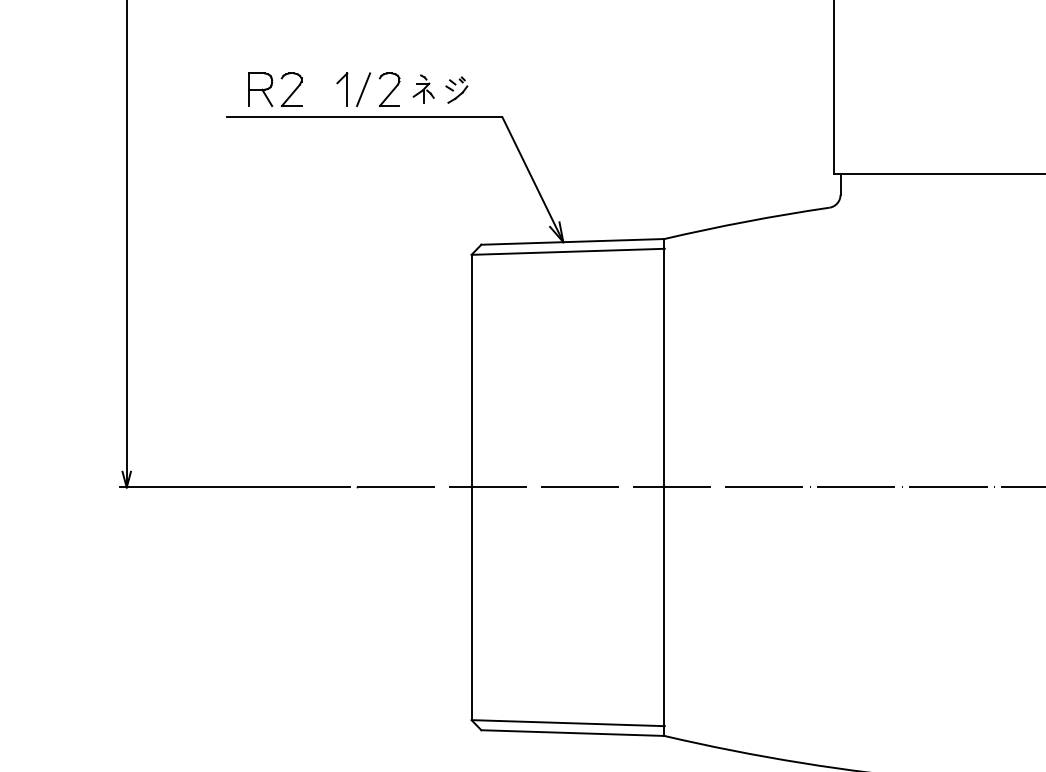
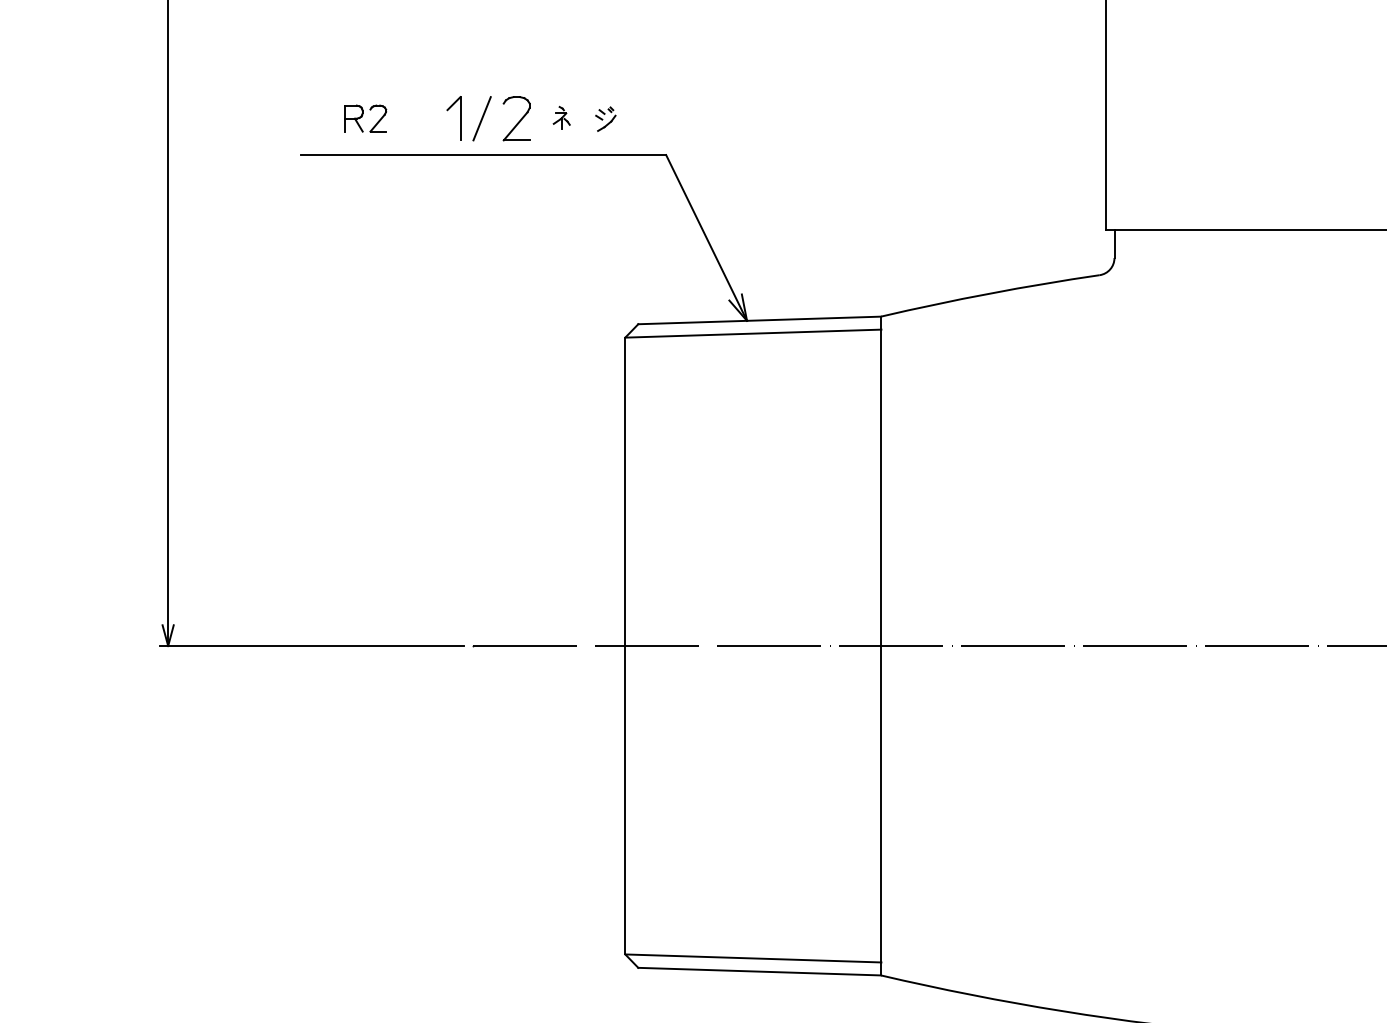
part: (423, 88) -> (561, 117), size x0.6
part: (275, 89) -> (365, 118), size x0.6
part: (456, 89) -> (605, 118), size x0.7

